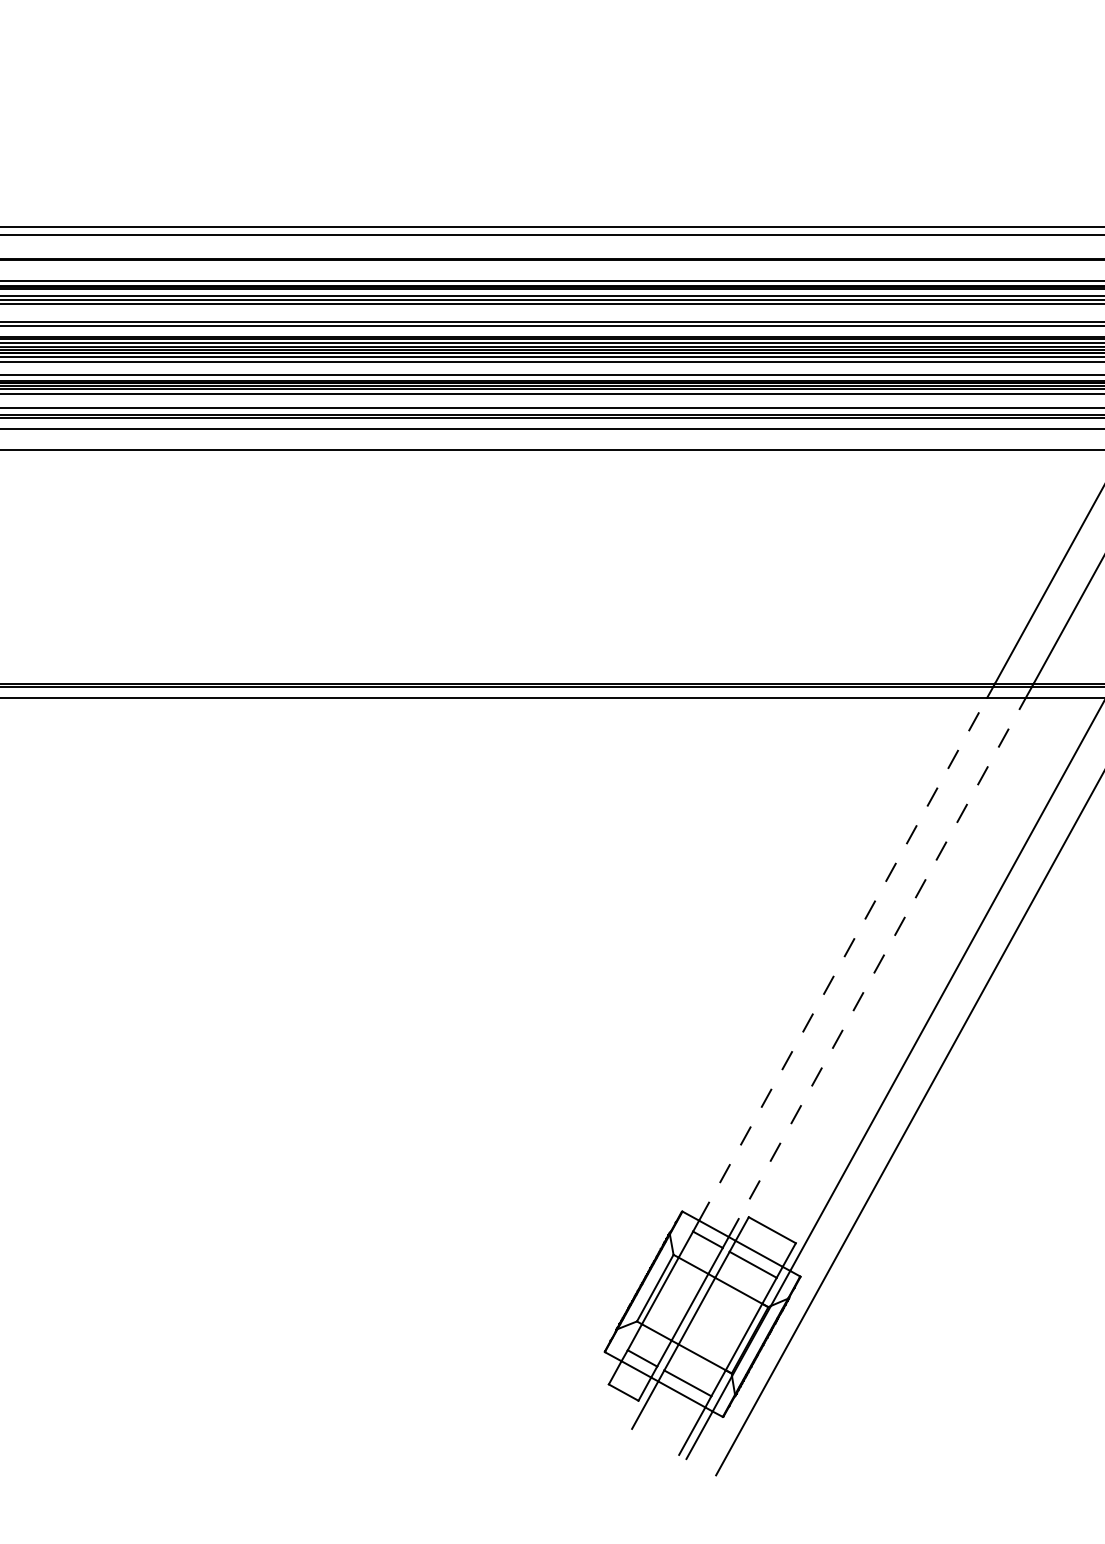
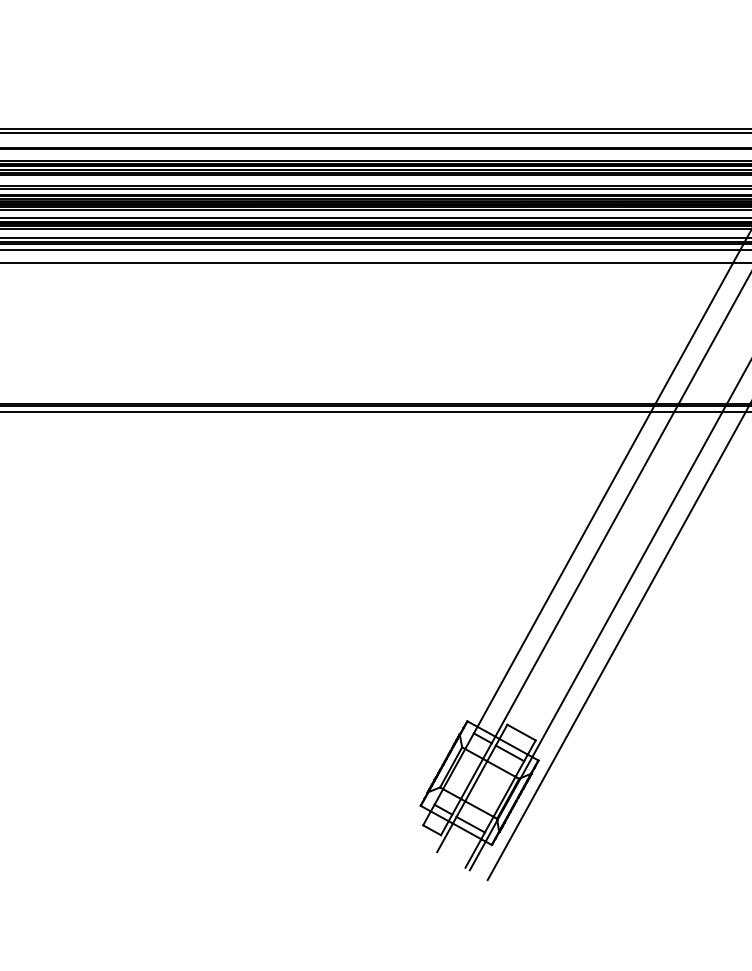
line: (843, 959) -> (564, 569), dashed -> solid
line: (878, 965) -> (585, 573), dashed -> solid

